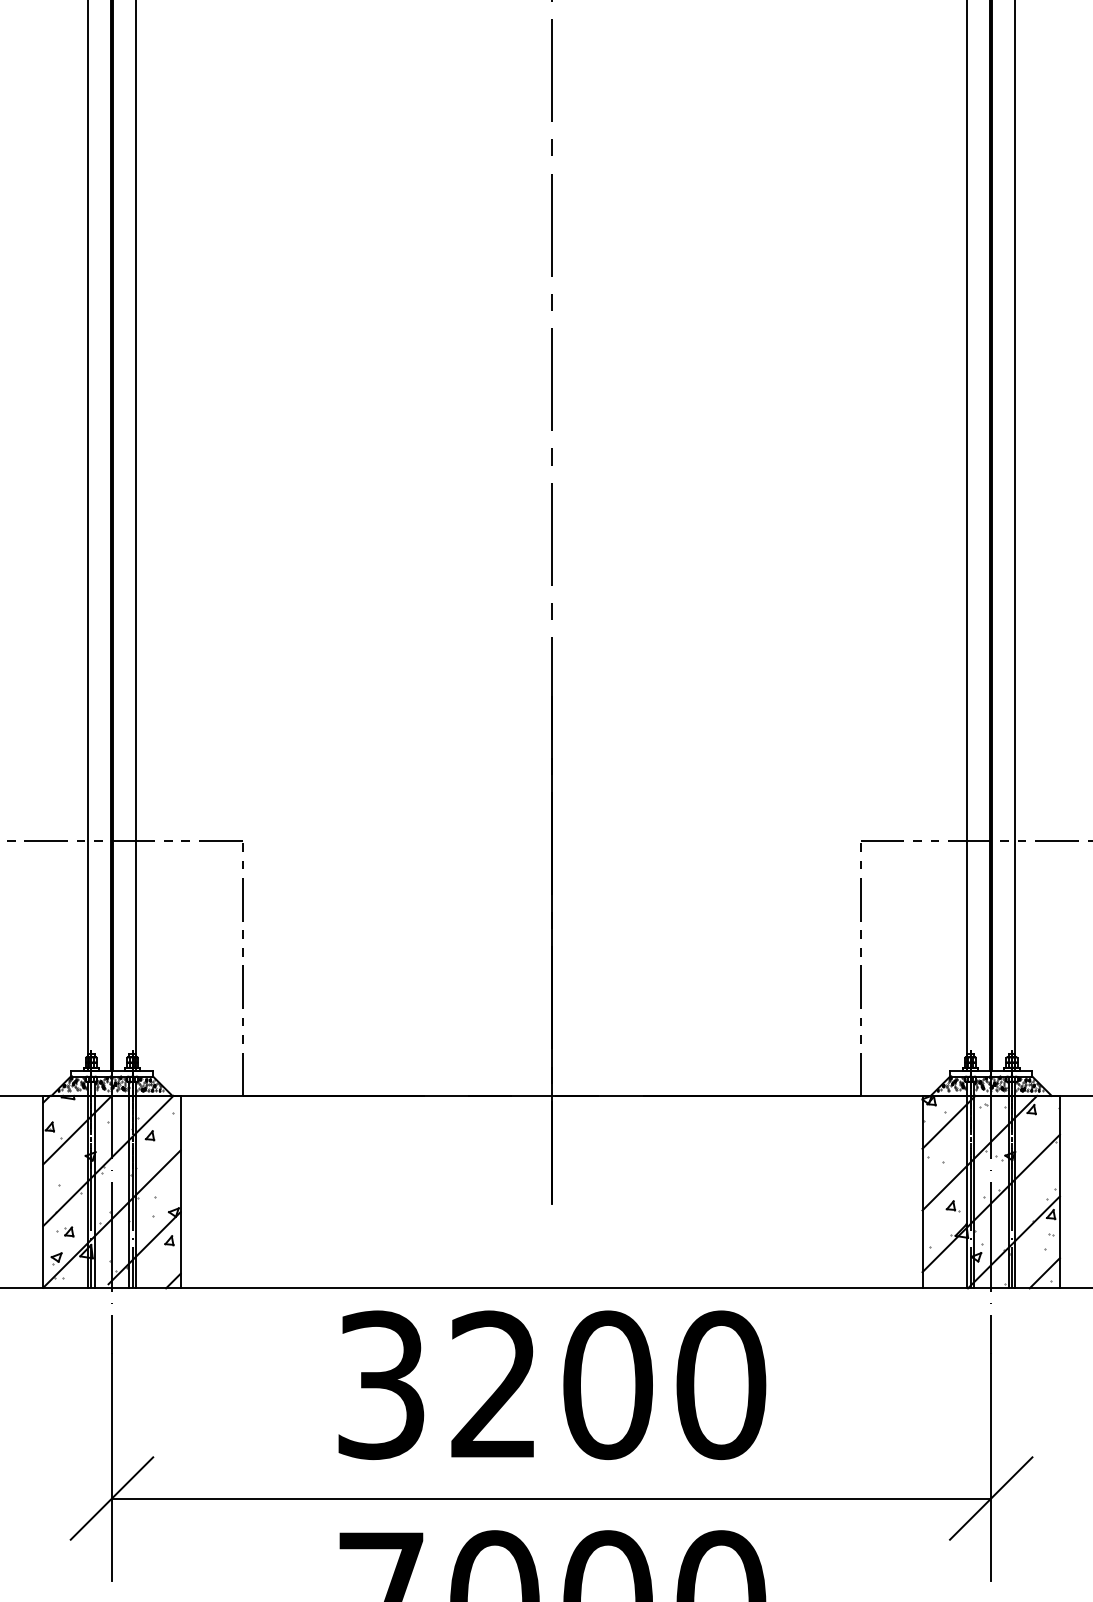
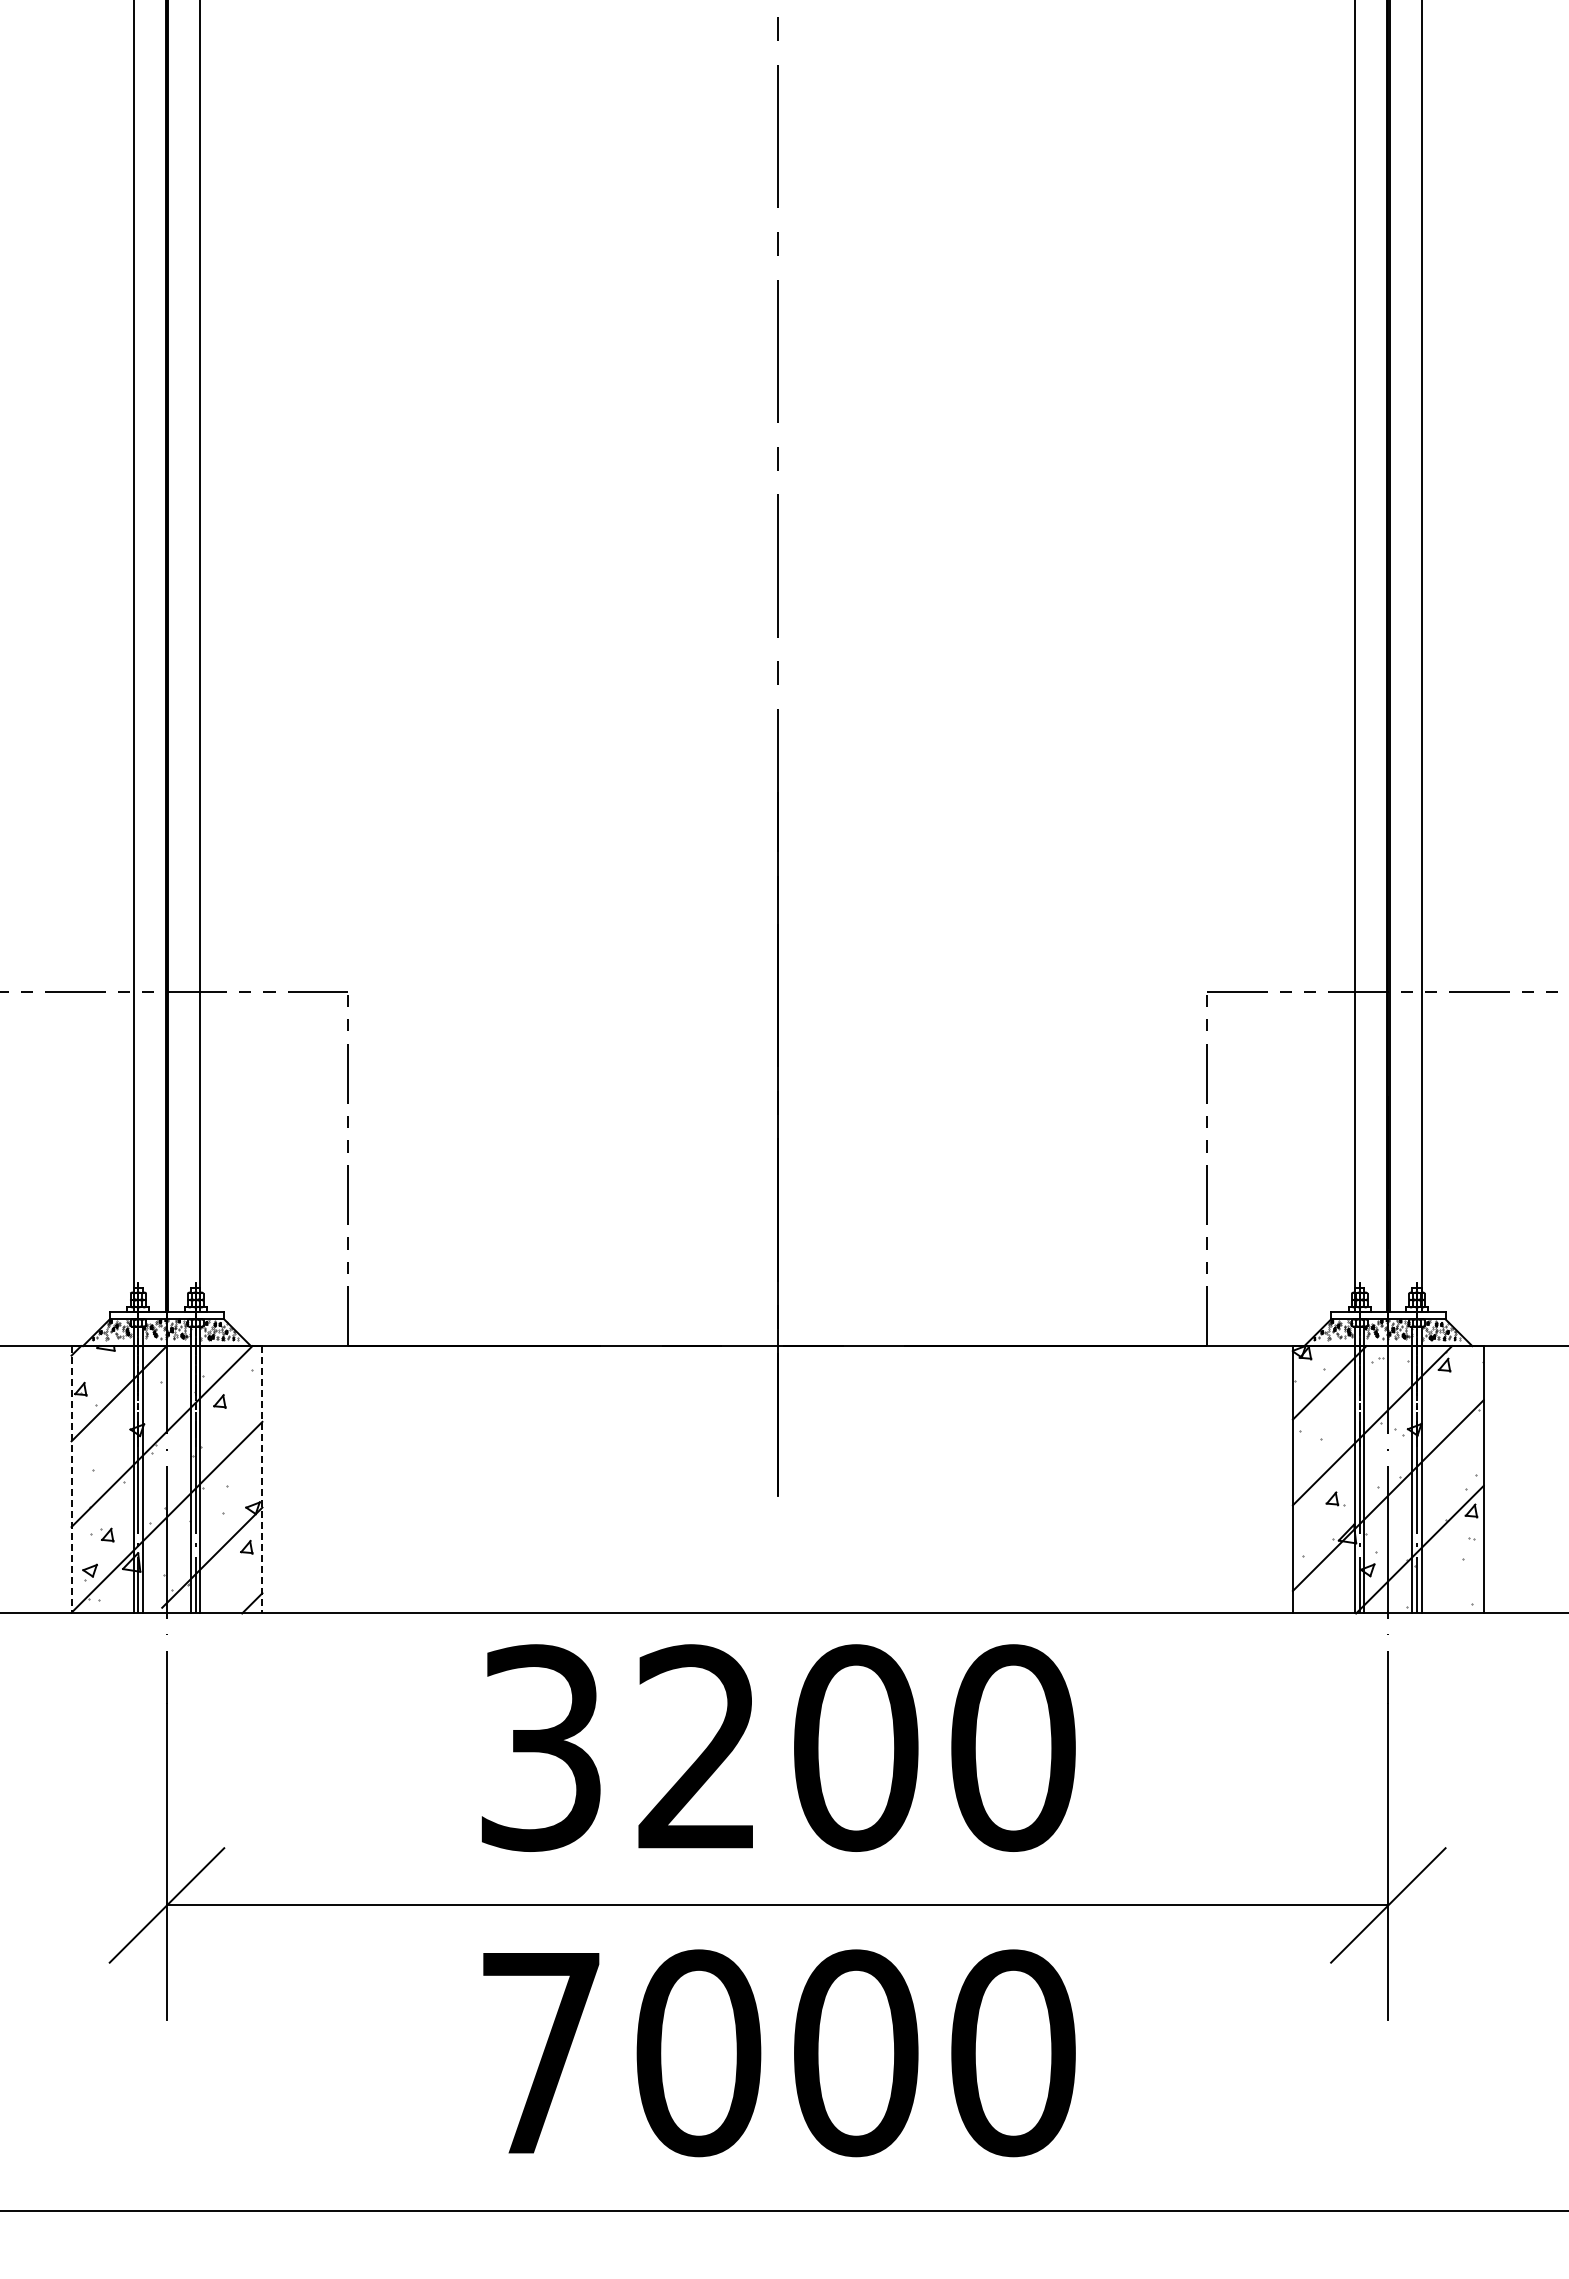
line: (43, 1191) -> (71, 1479), solid -> dashed
line: (180, 1191) -> (262, 1479), solid -> dashed
line: (1044, 1273) -> (1462, 1592), removed

